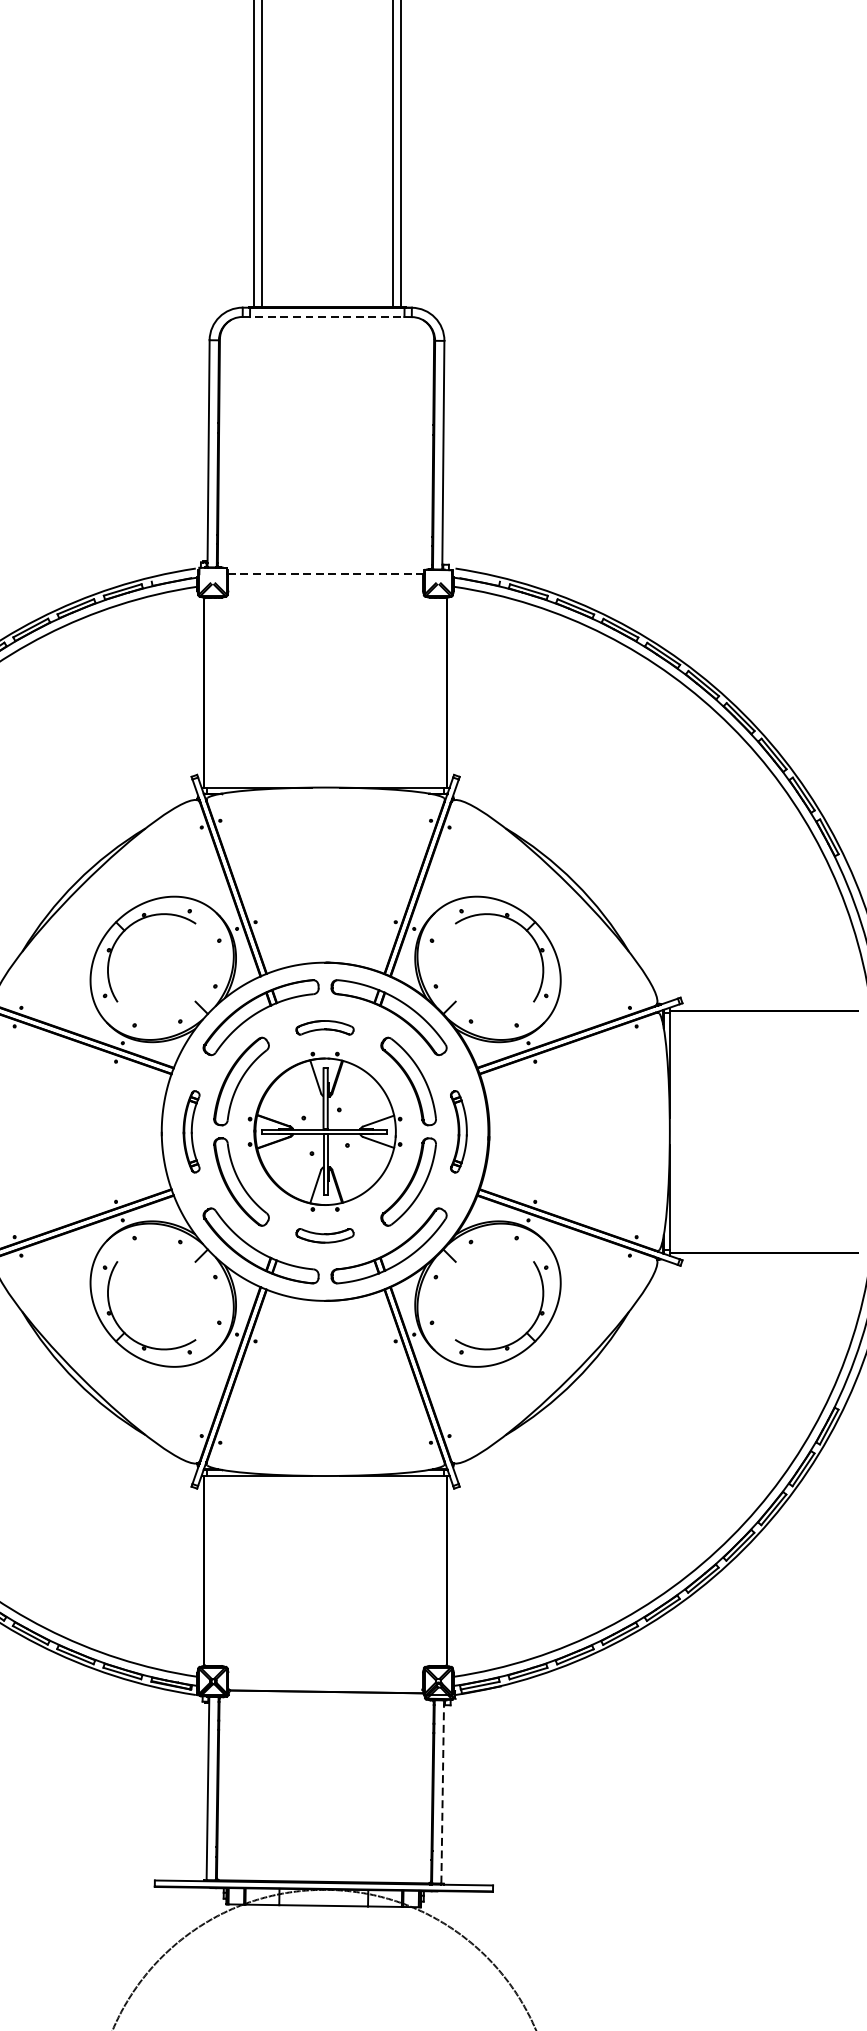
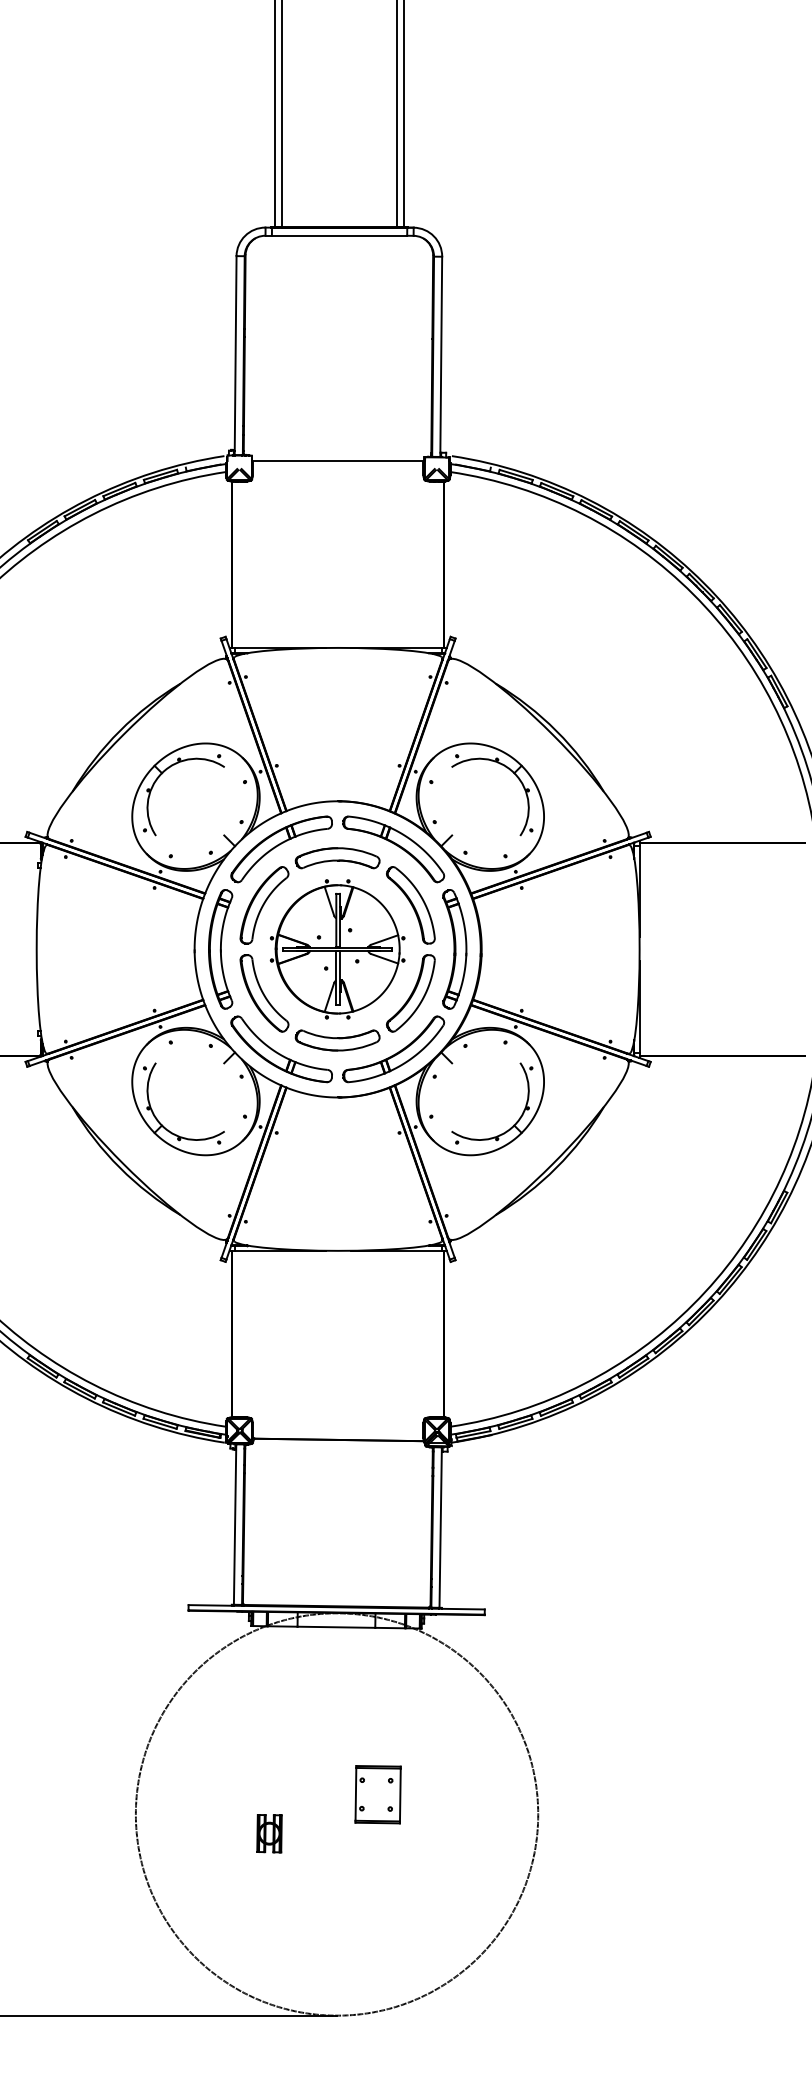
line: (323, 316) -> (336, 235), dashed -> solid
line: (326, 573) -> (338, 460), dashed -> solid
part: (324, 1028) -> (337, 858), size x1.67
part: (191, 1131) -> (220, 949), size x1.67
part: (458, 1131) -> (454, 949), size x1.67
part: (324, 1235) -> (337, 1040), size x1.67
line: (442, 1791) -> (440, 1527), dashed -> solid

